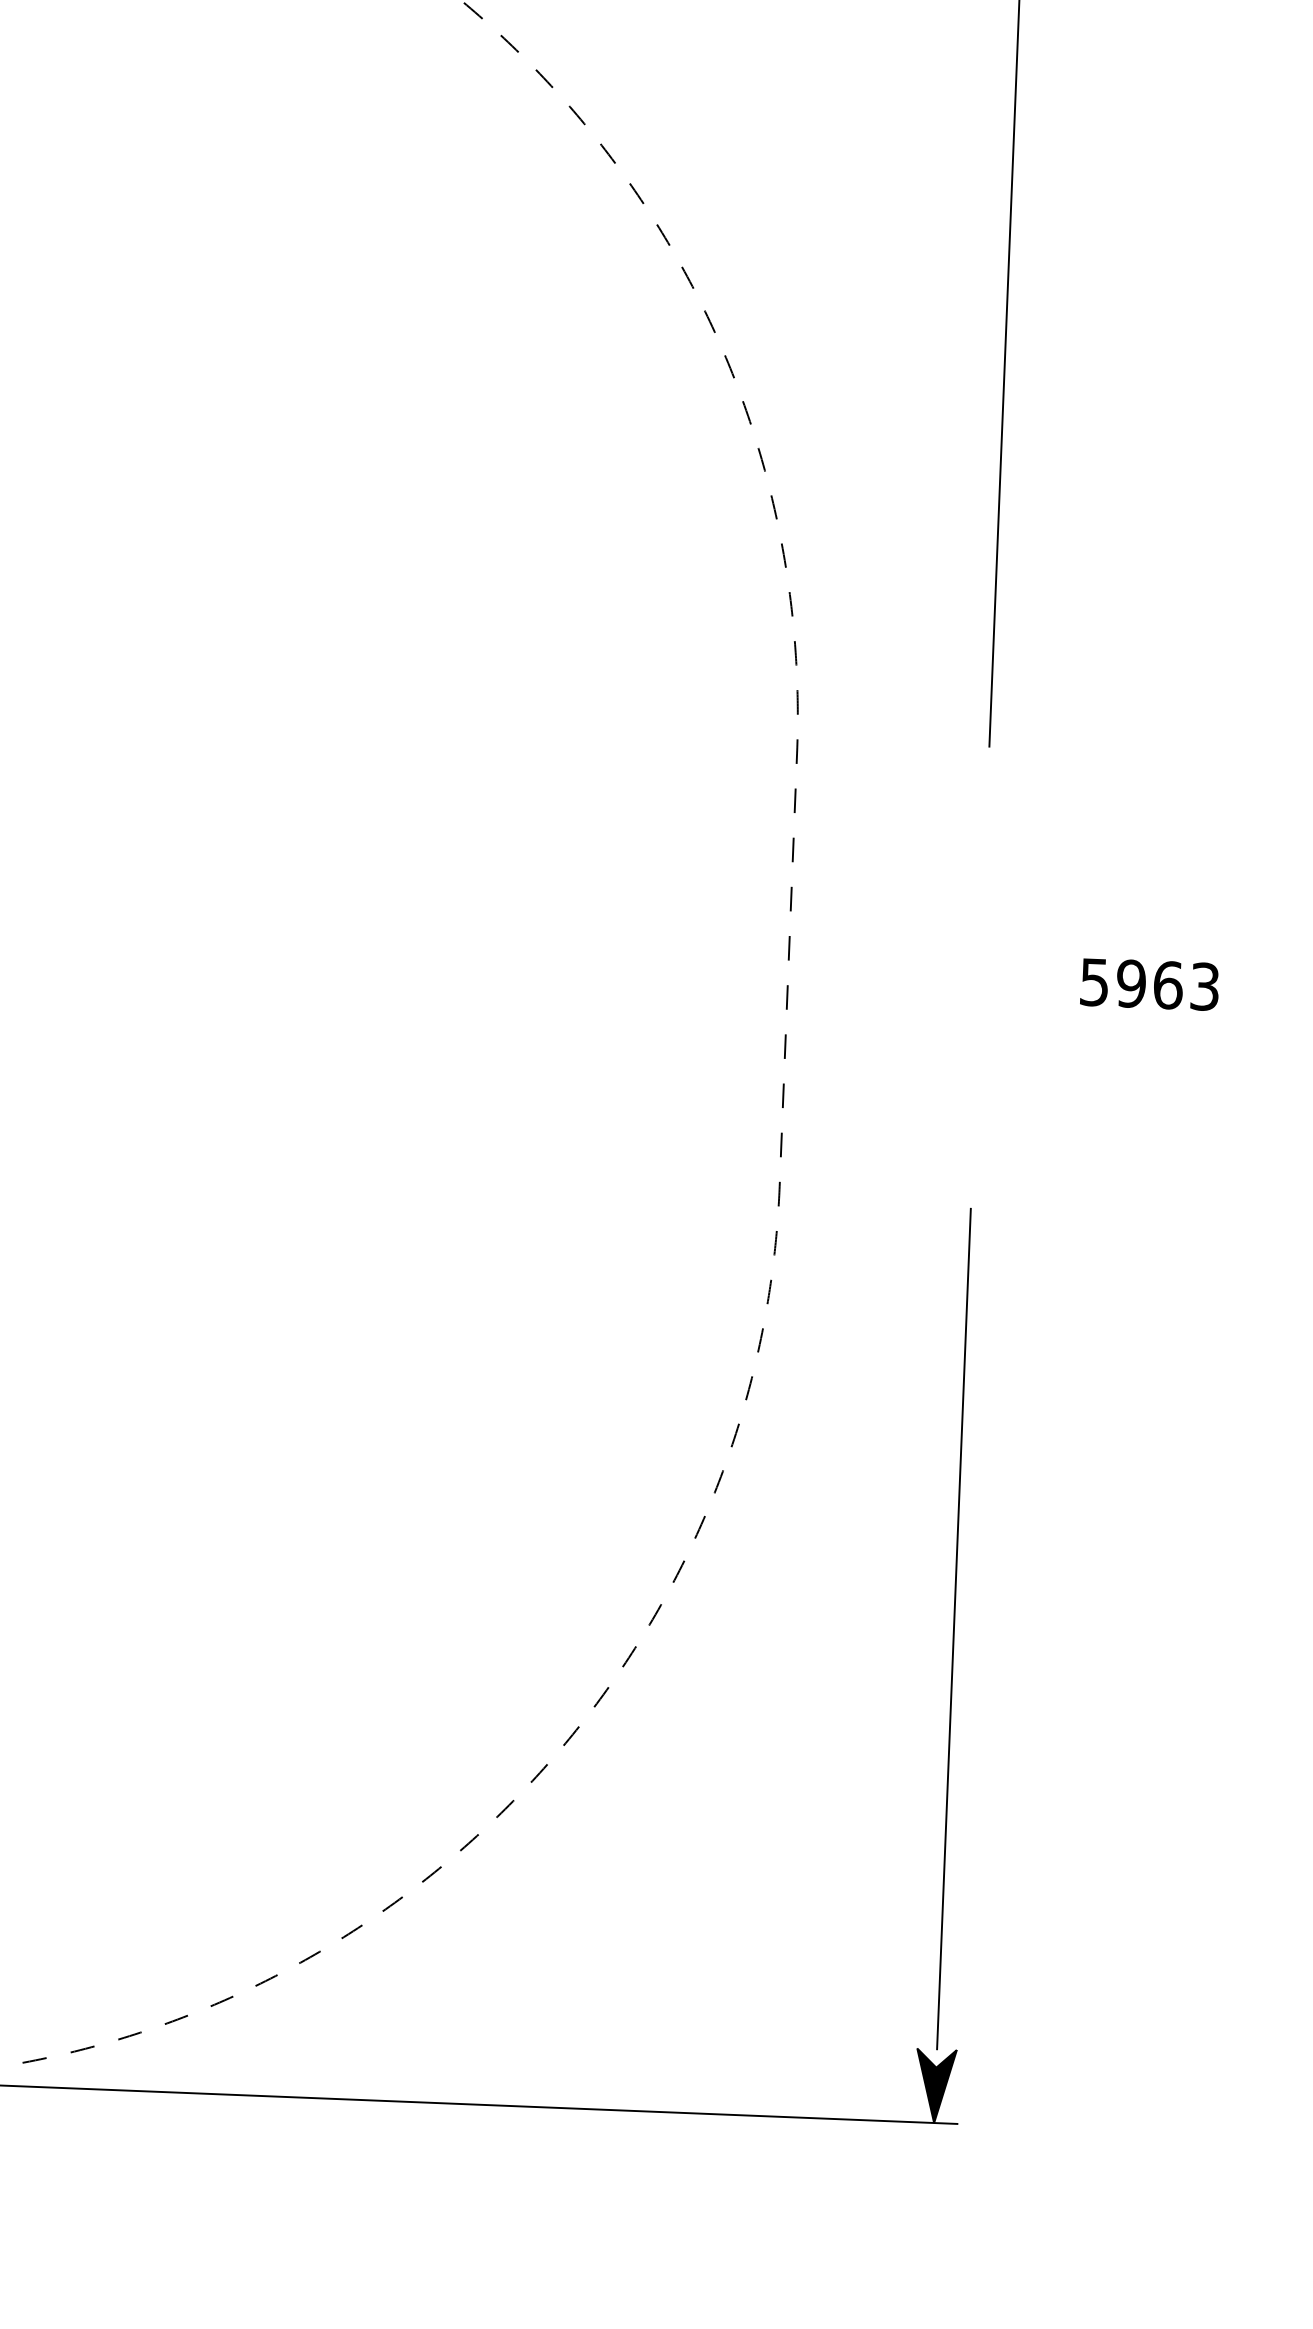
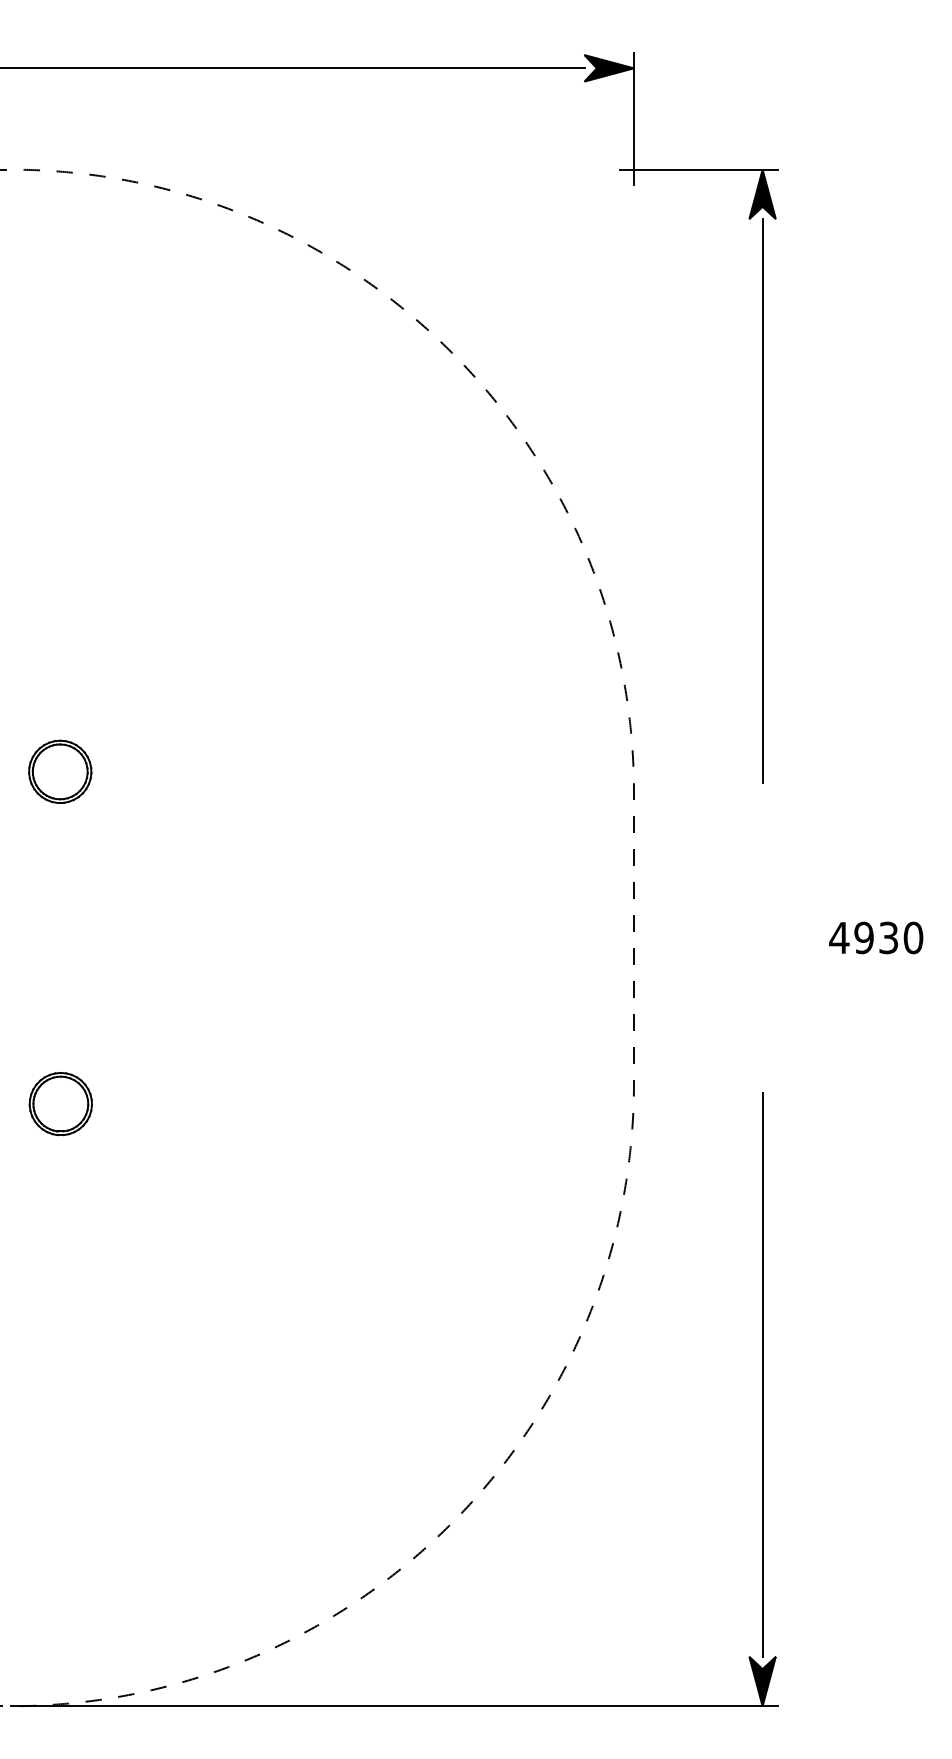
text: (1149, 983) -> (876, 937), 5963 -> 4930

